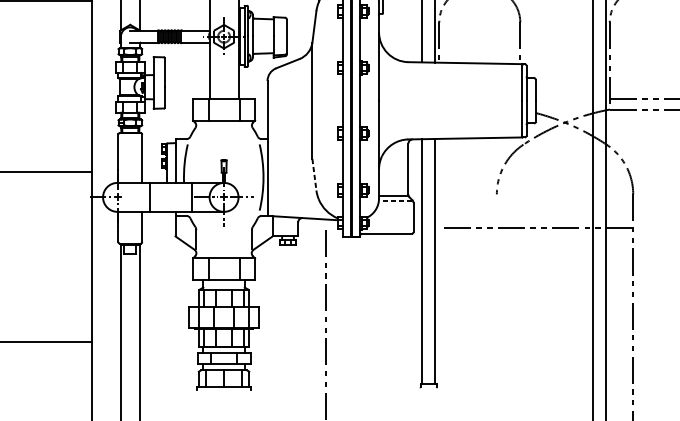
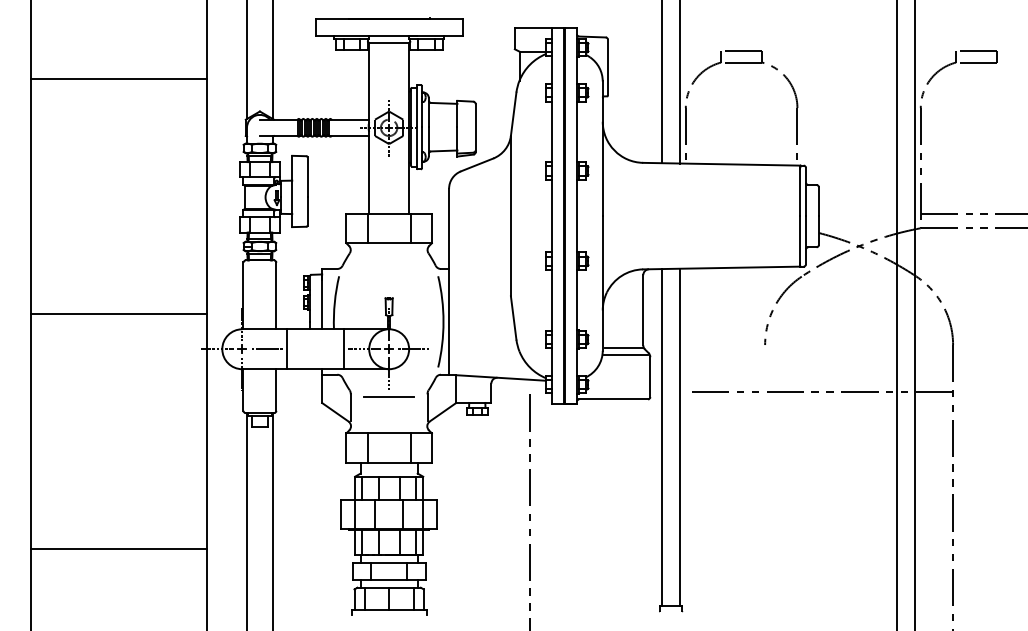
line: (314, 175) -> (513, 318), dashed -> solid
line: (135, 197) -> (266, 349), added
line: (395, 201) -> (625, 354), dashed -> solid
line: (223, 232) -> (388, 397), added

